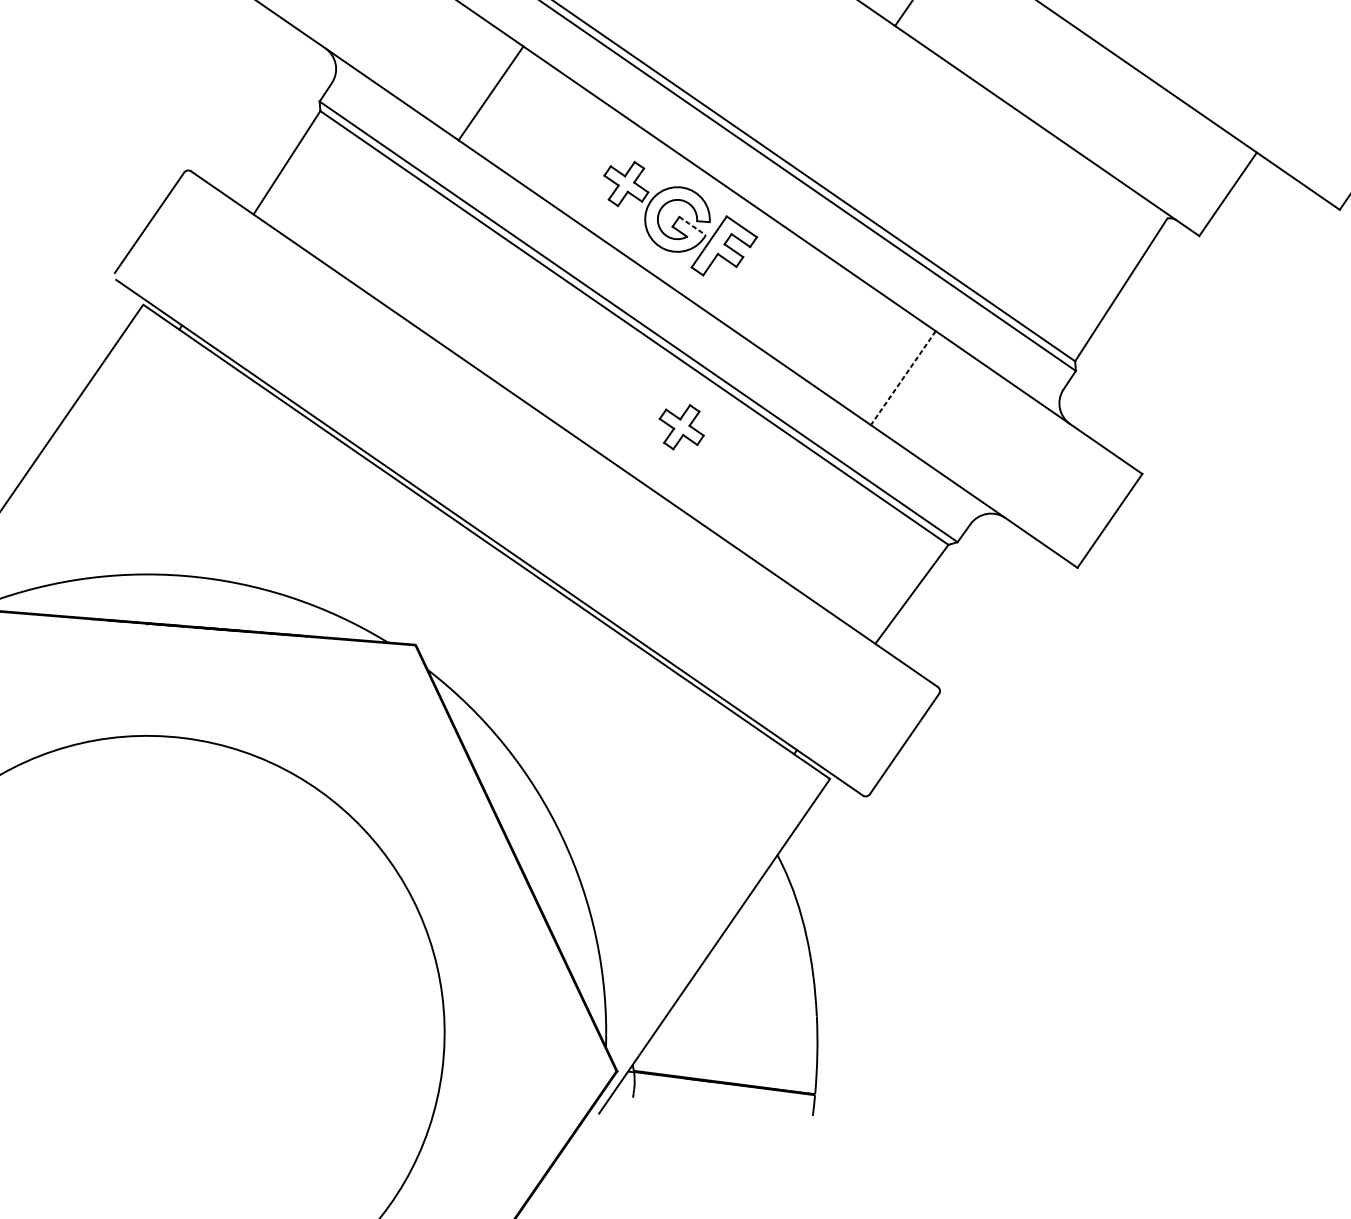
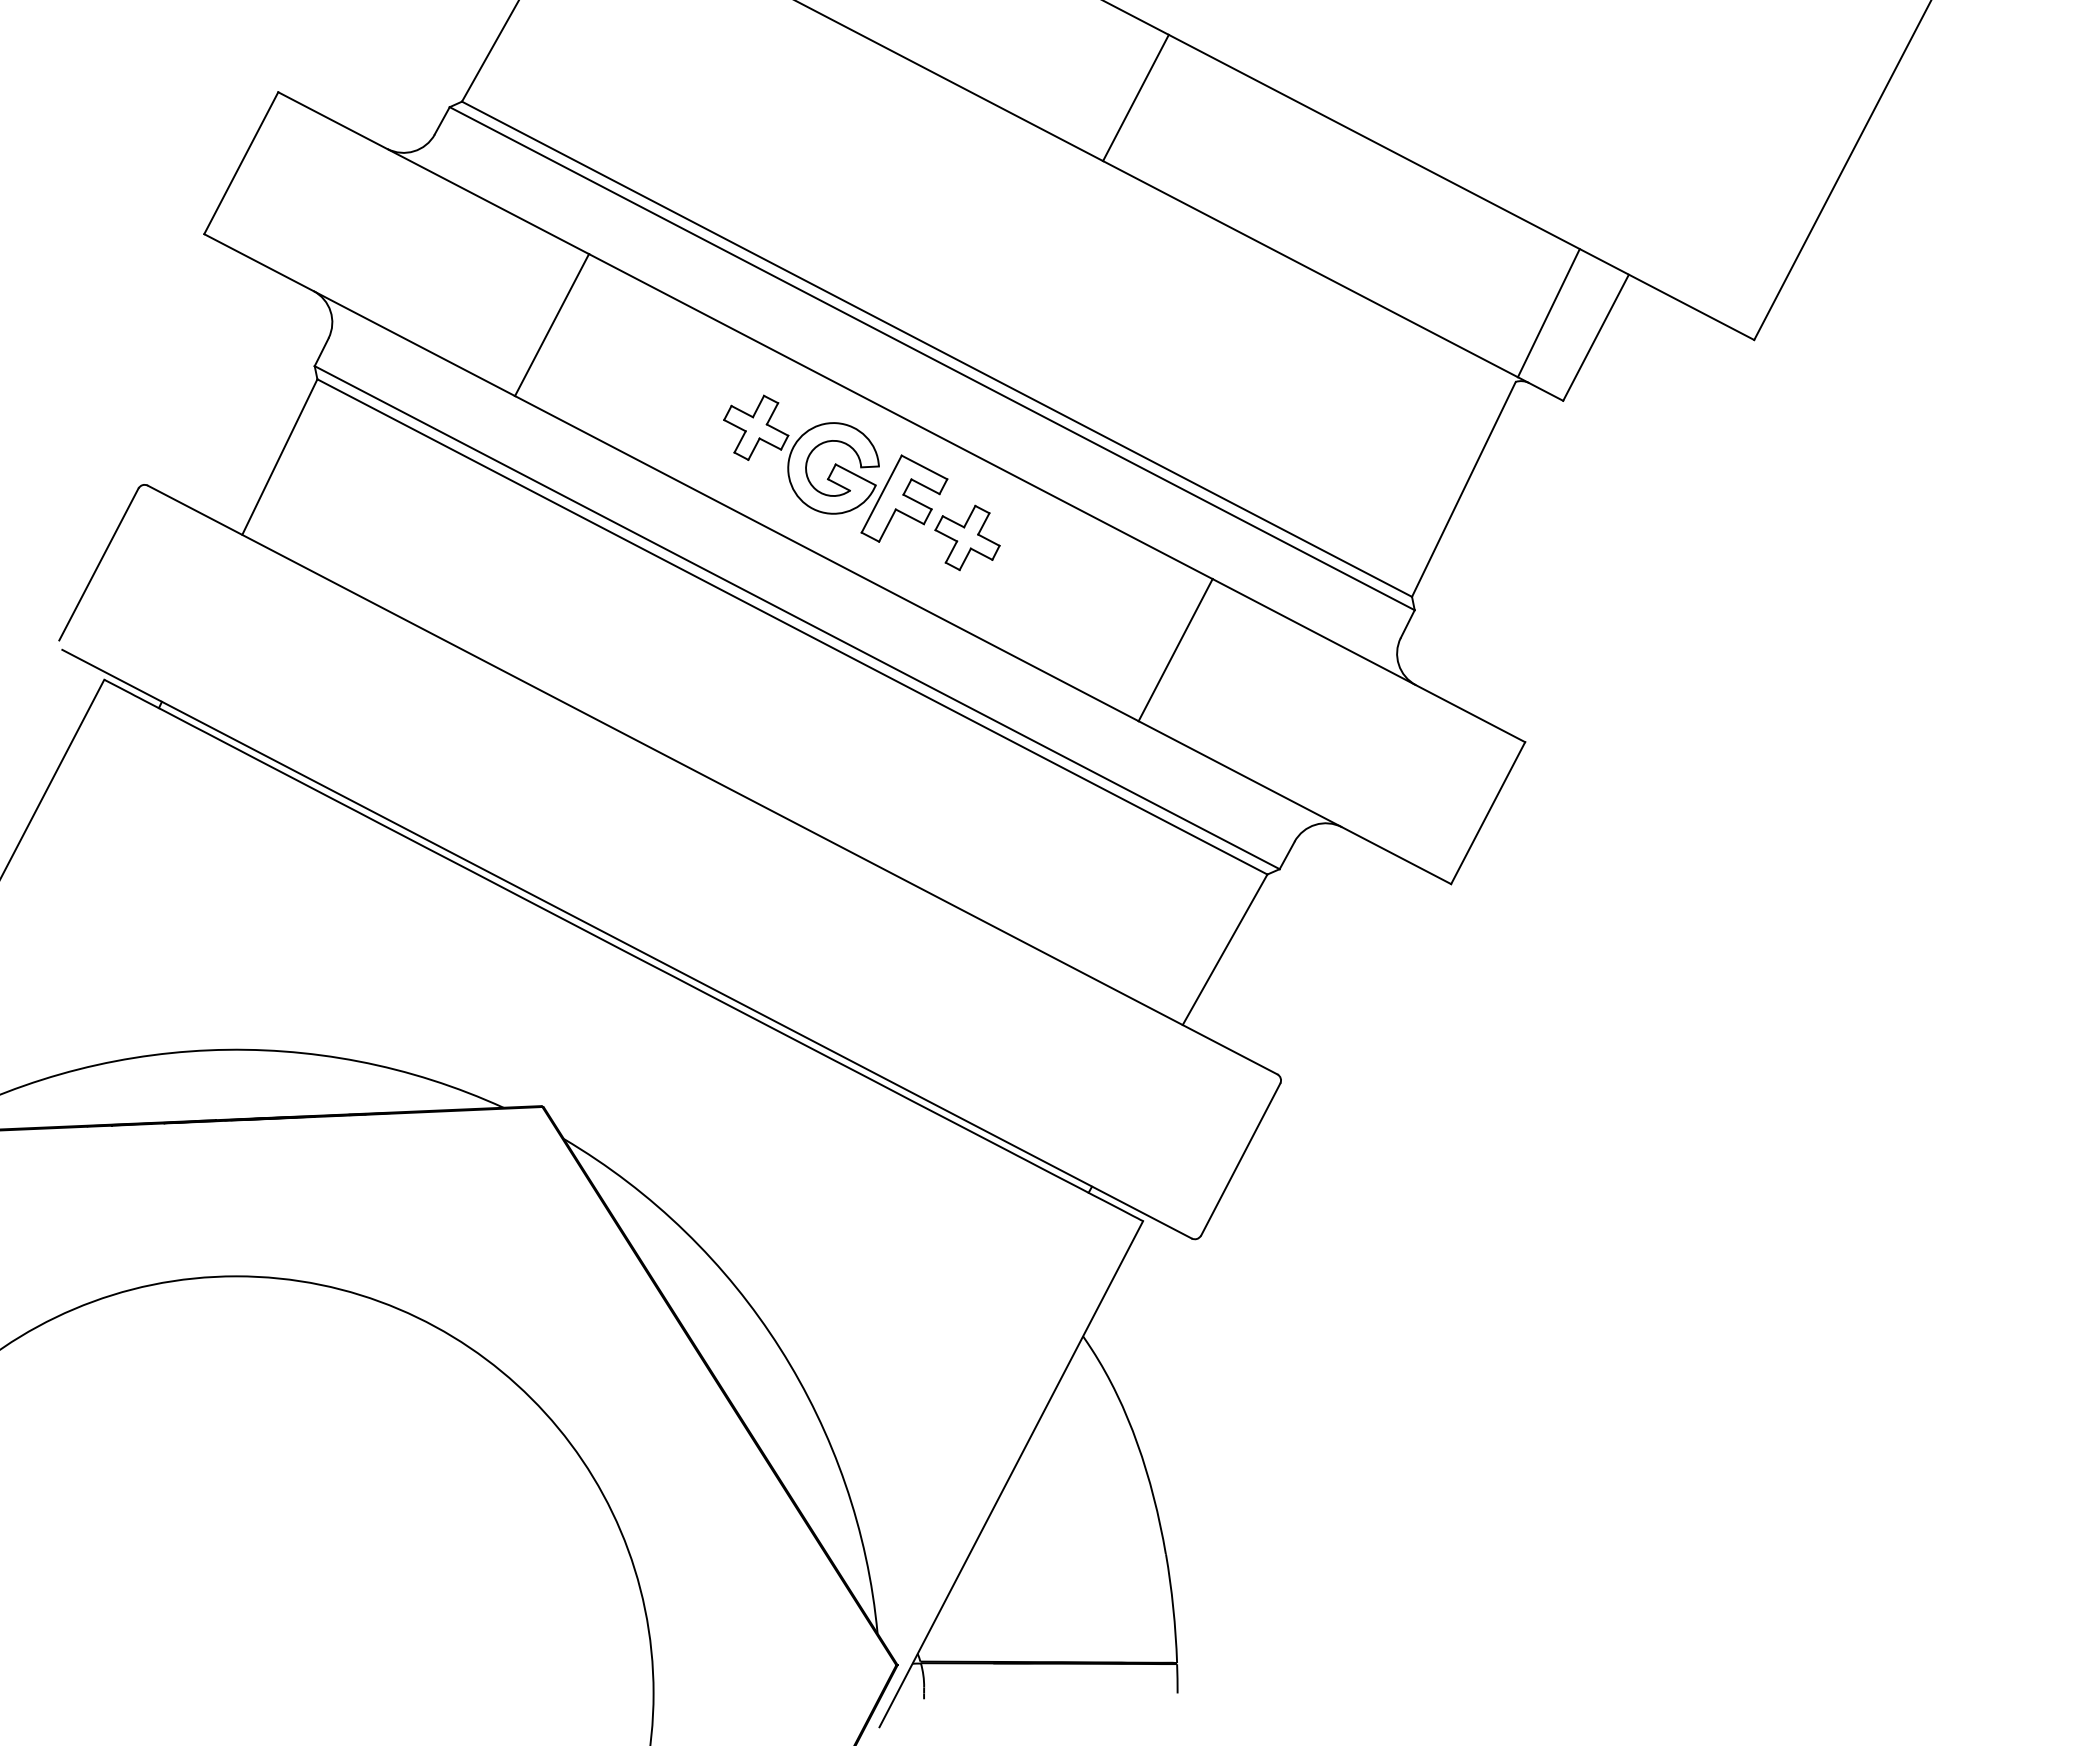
line: (1196, 172) -> (1548, 313), added
line: (692, 225) -> (855, 474), dashed -> solid
line: (903, 378) -> (1175, 650), dashed -> solid
part: (681, 426) -> (967, 537), moved

